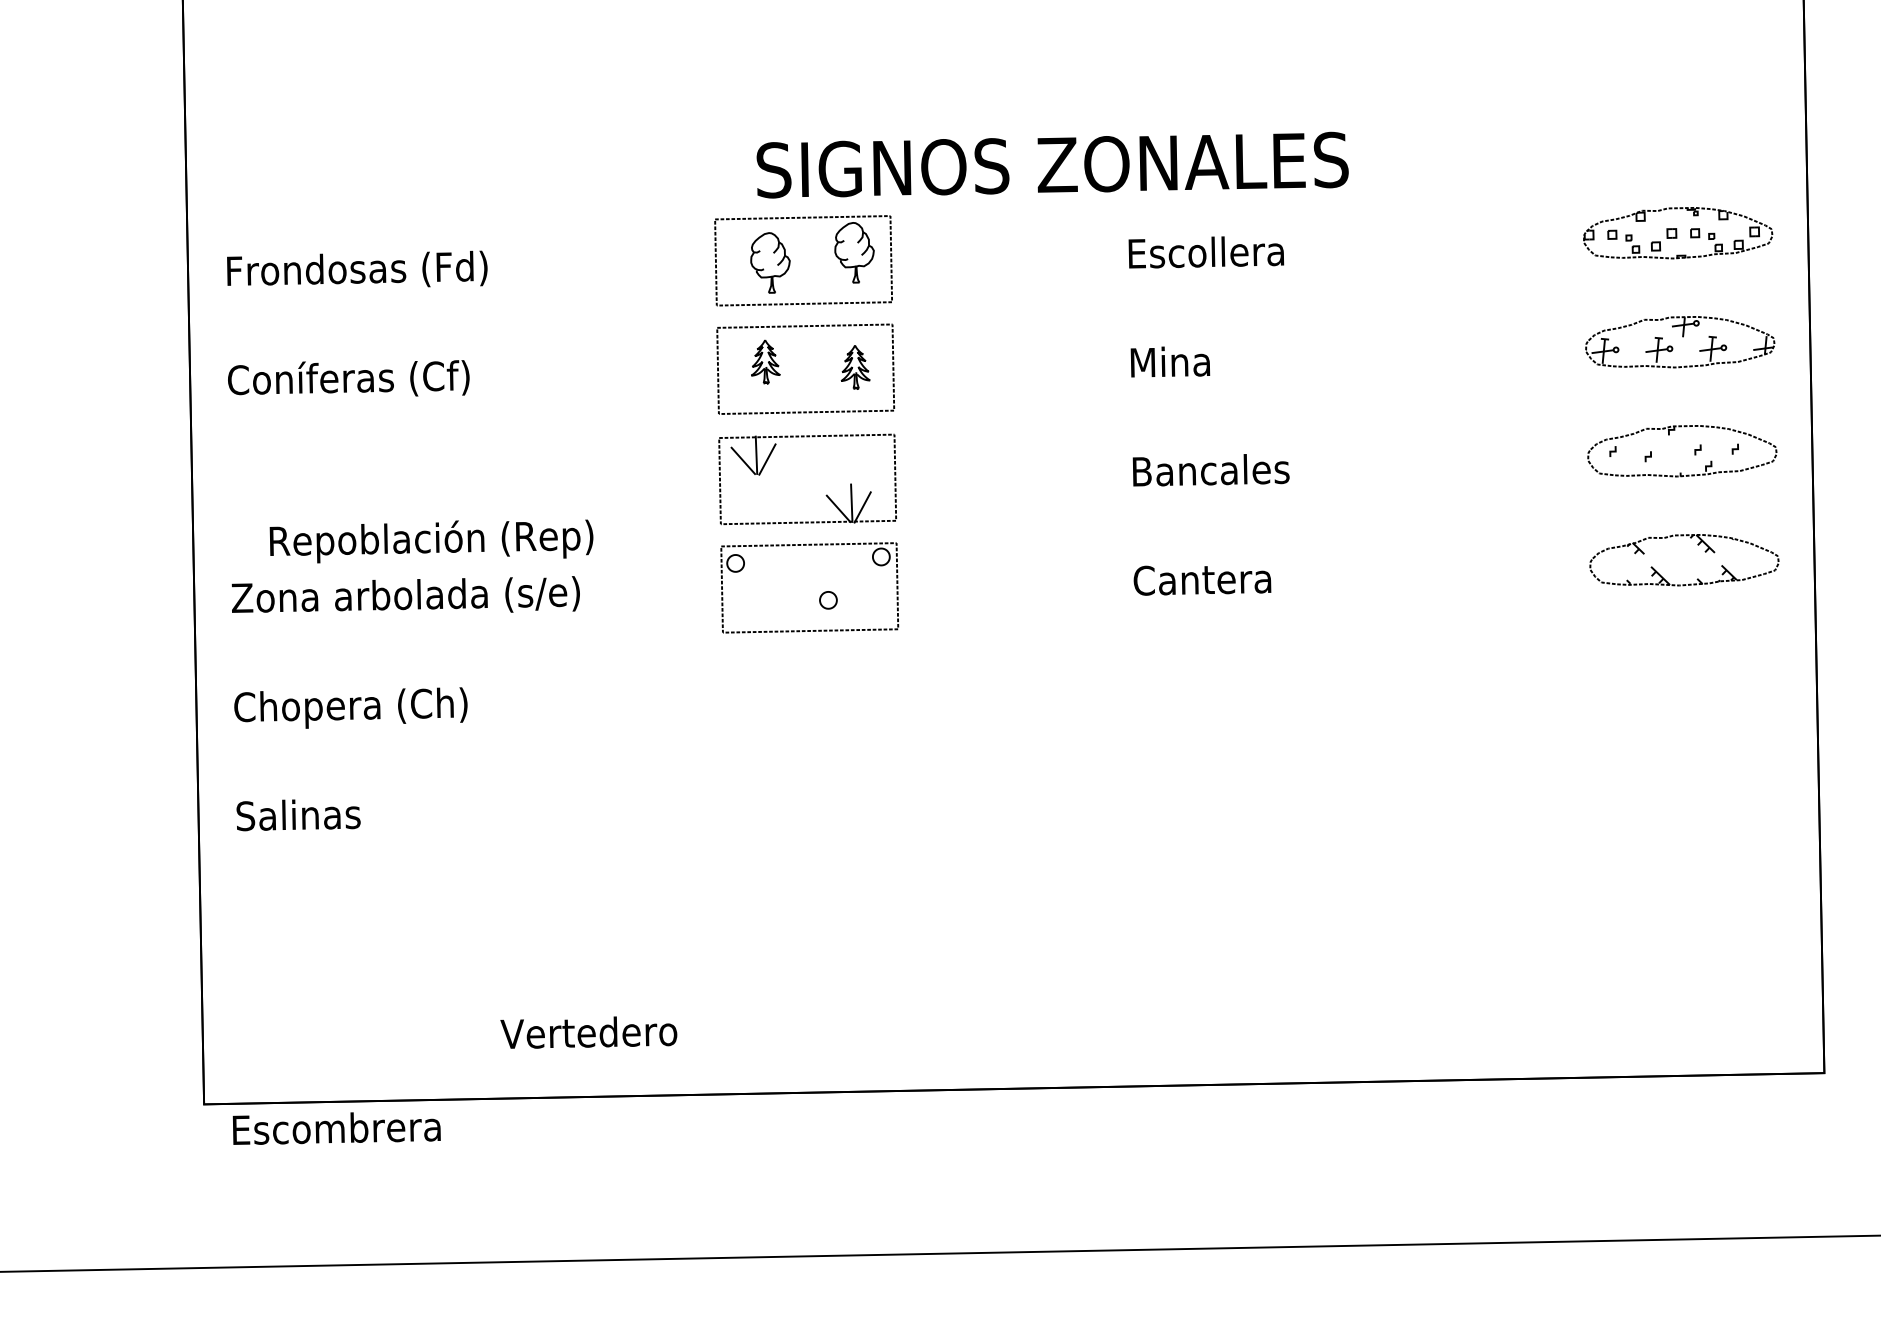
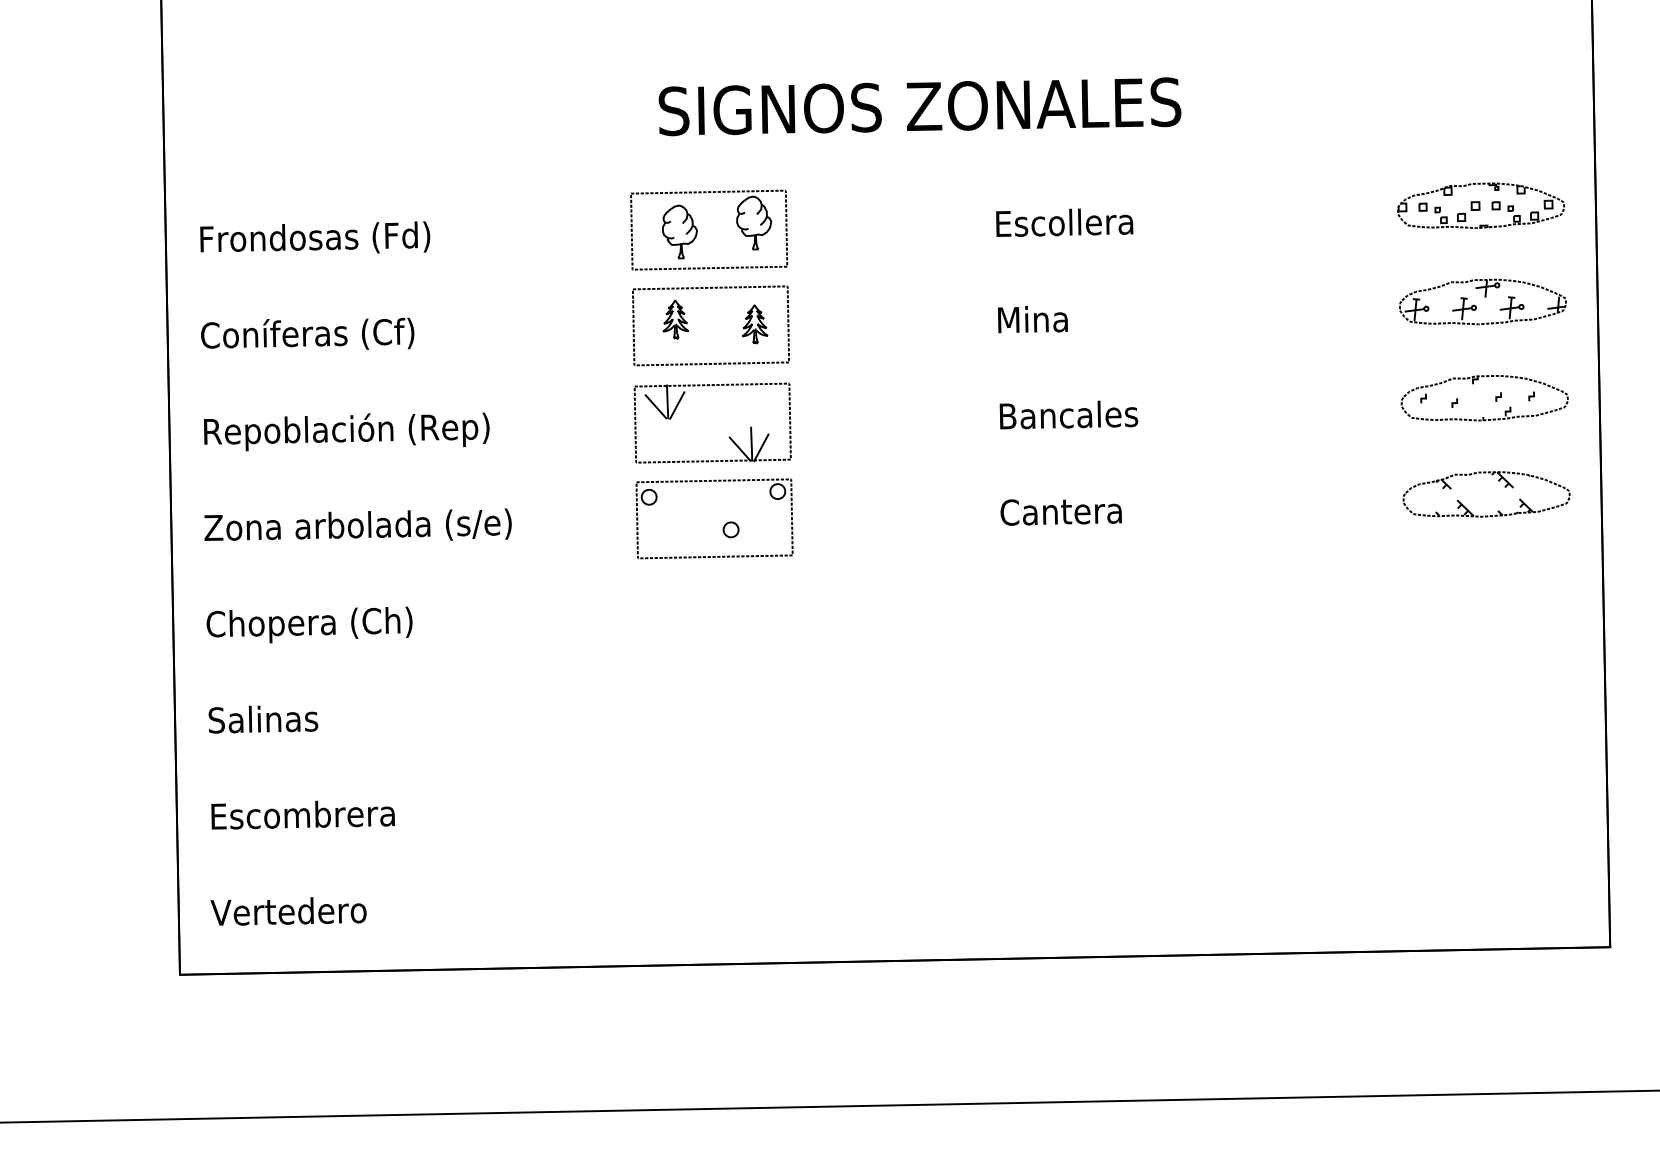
text: (1052, 164) -> (919, 106), moved
text: (431, 541) -> (346, 431), moved
text: (588, 1032) -> (288, 911), moved
text: (336, 1127) -> (302, 814), moved

